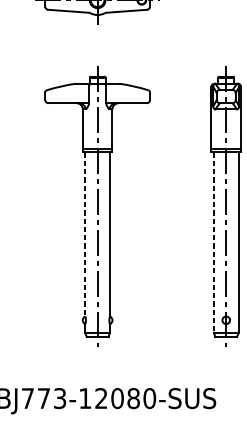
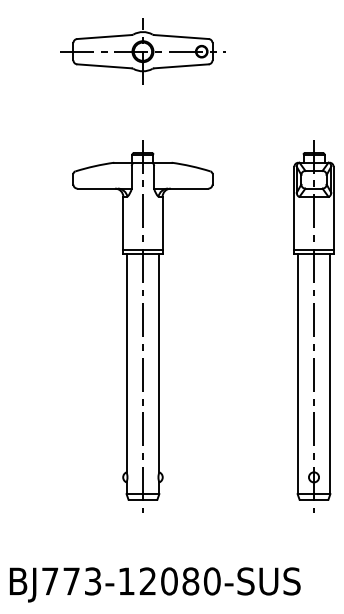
line: (85, 234) -> (126, 363), dashed -> solid
line: (213, 242) -> (297, 374), dashed -> solid

